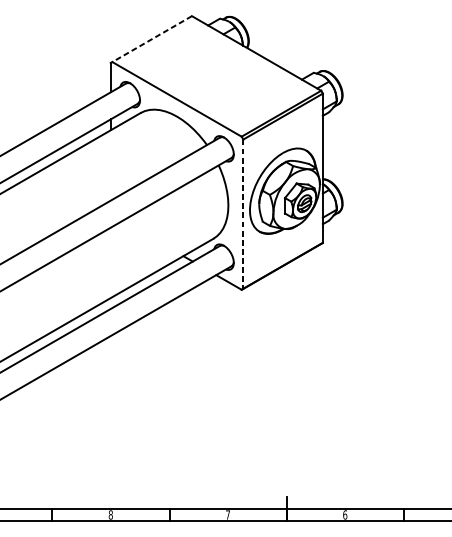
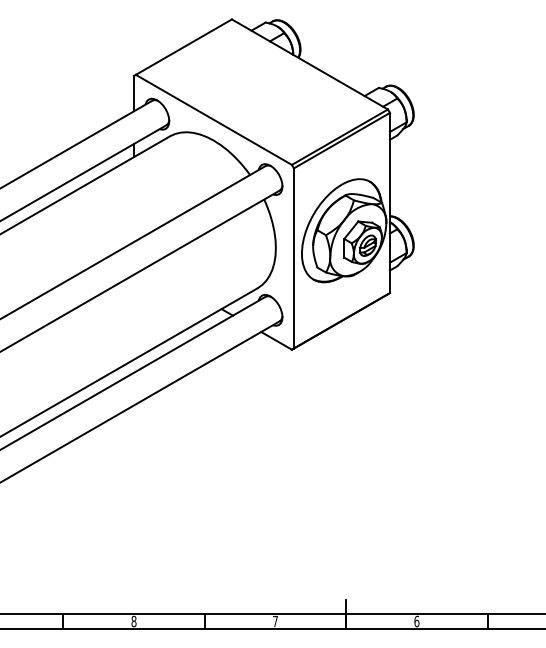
line: (151, 39) -> (183, 47), dashed -> solid
line: (242, 214) -> (293, 258), dashed -> solid

